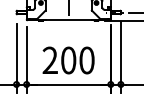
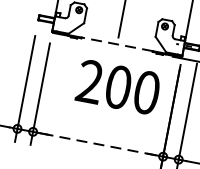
line: (68, 19) -> (116, 43), solid -> dashed
text: (68, 60) -> (118, 87), moved
line: (68, 84) -> (97, 144), solid -> dashed

